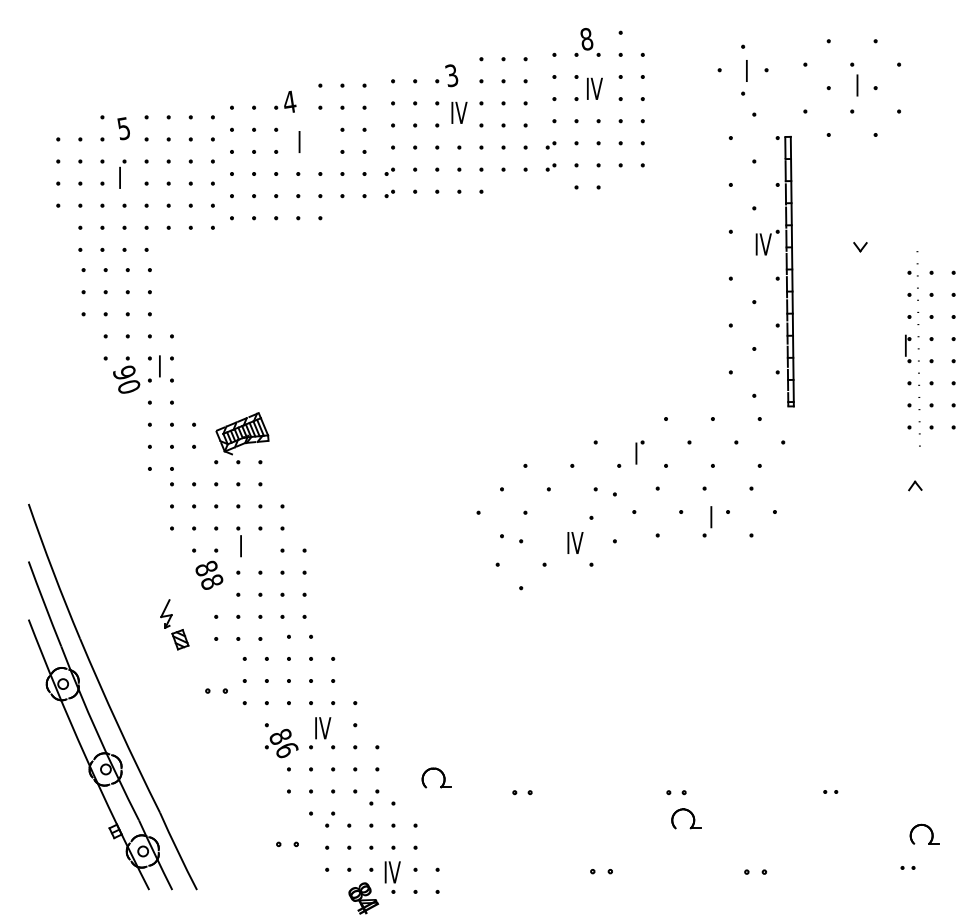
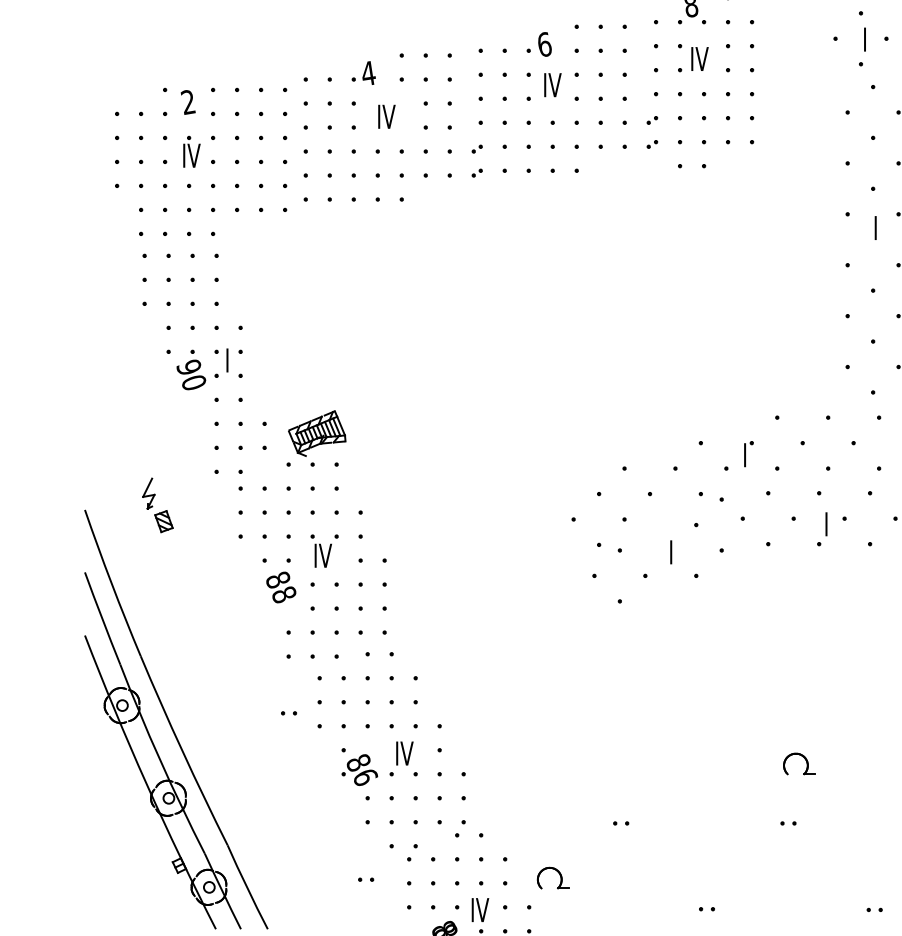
text: (451, 75) -> (544, 44), 3 -> 6
text: (123, 128) -> (187, 102), 5 -> 2
text: (308, 142) -> (388, 117), I -> IV
text: (129, 177) -> (194, 155), I -> IV
text: (765, 244) -> (885, 228), IV -> I
text: (577, 542) -> (681, 551), IV -> I
text: (250, 546) -> (325, 556), I -> IV
part: (174, 624) -> (157, 505), moved
part: (216, 691) -> (288, 713), size x0.62
part: (442, 775) -> (559, 875), moved
part: (521, 792) -> (620, 823), size x0.71
part: (675, 792) -> (787, 823), size x0.71
part: (686, 818) -> (799, 763), moved
part: (287, 844) -> (366, 879), size x0.62
part: (600, 871) -> (706, 909), size x0.62
part: (755, 872) -> (874, 910), size x0.62

